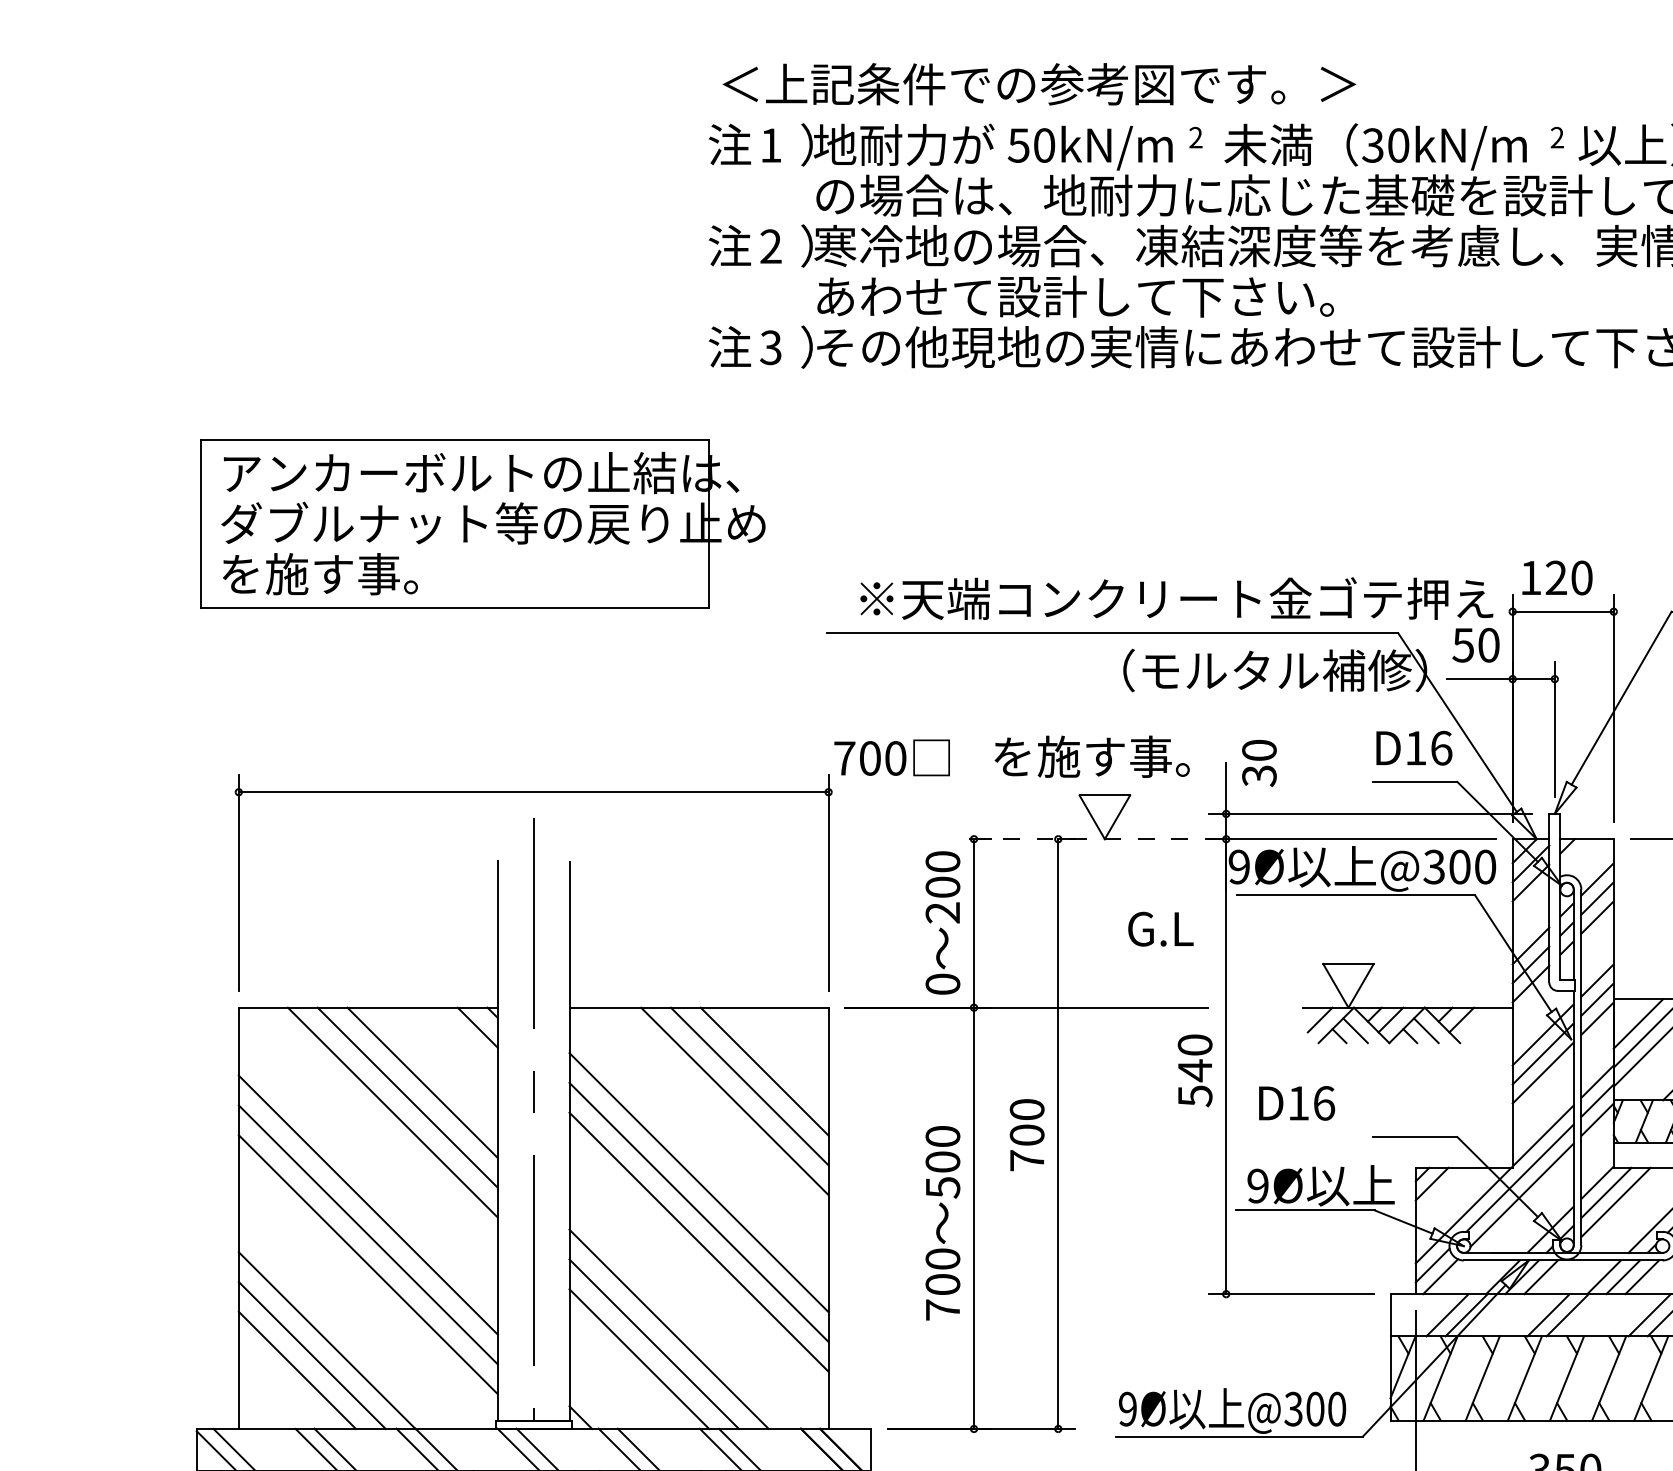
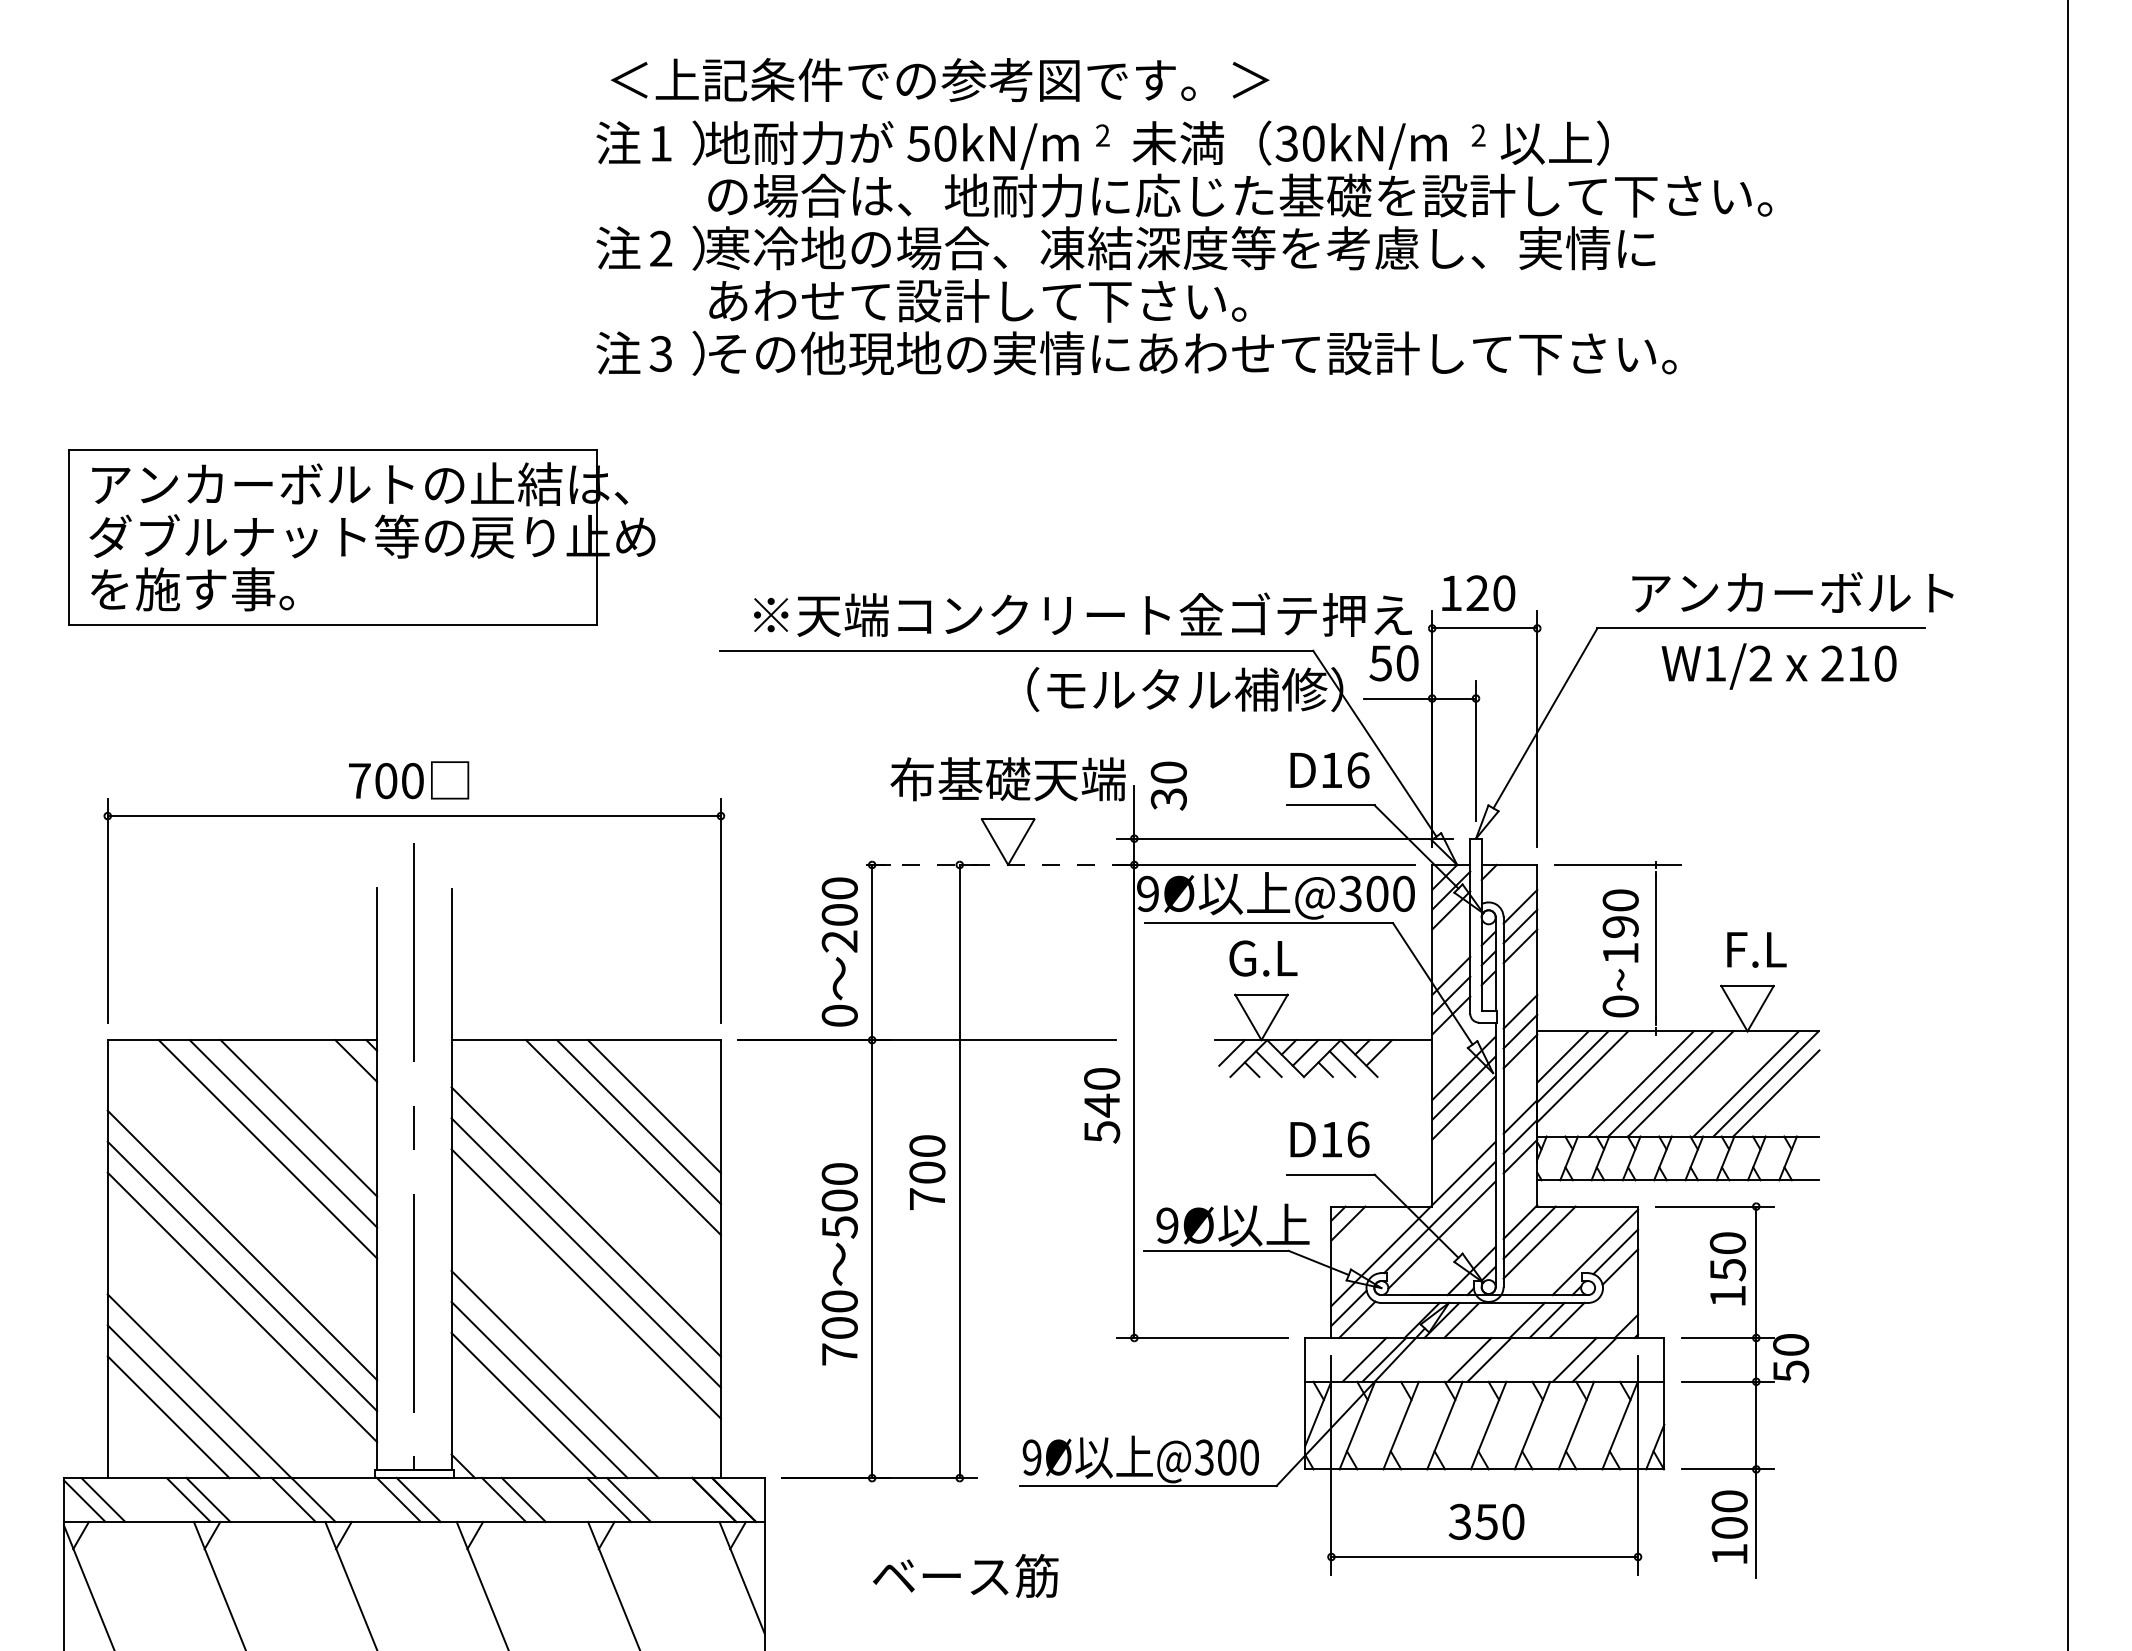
text: (892, 757) -> (409, 780), moved
text: (1104, 757) -> (1007, 779), を施す事。 -> 布基礎天端
text: (1160, 929) -> (1263, 958), moved
text: (1296, 1103) -> (1329, 1139), moved

